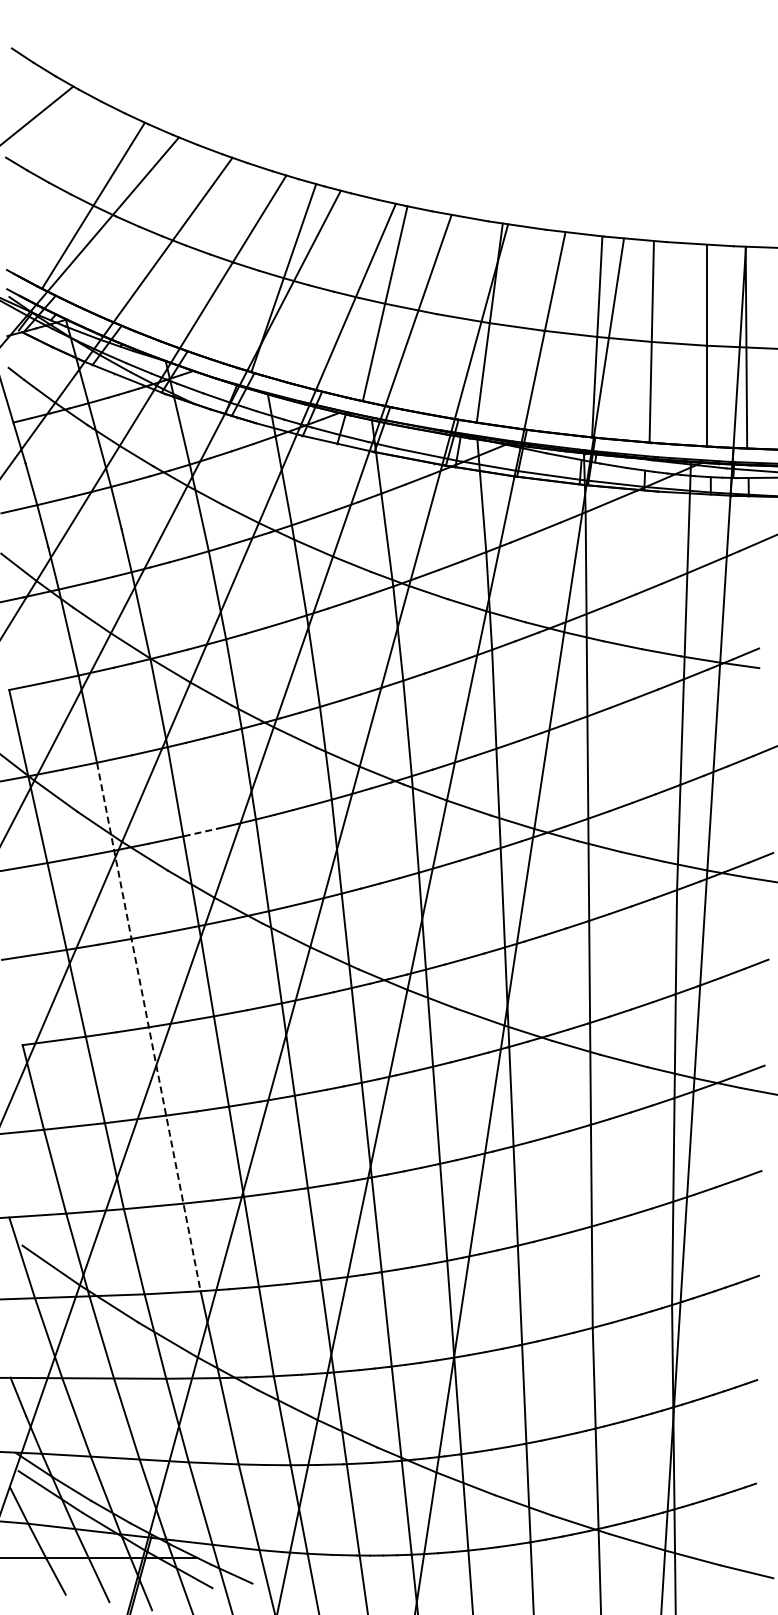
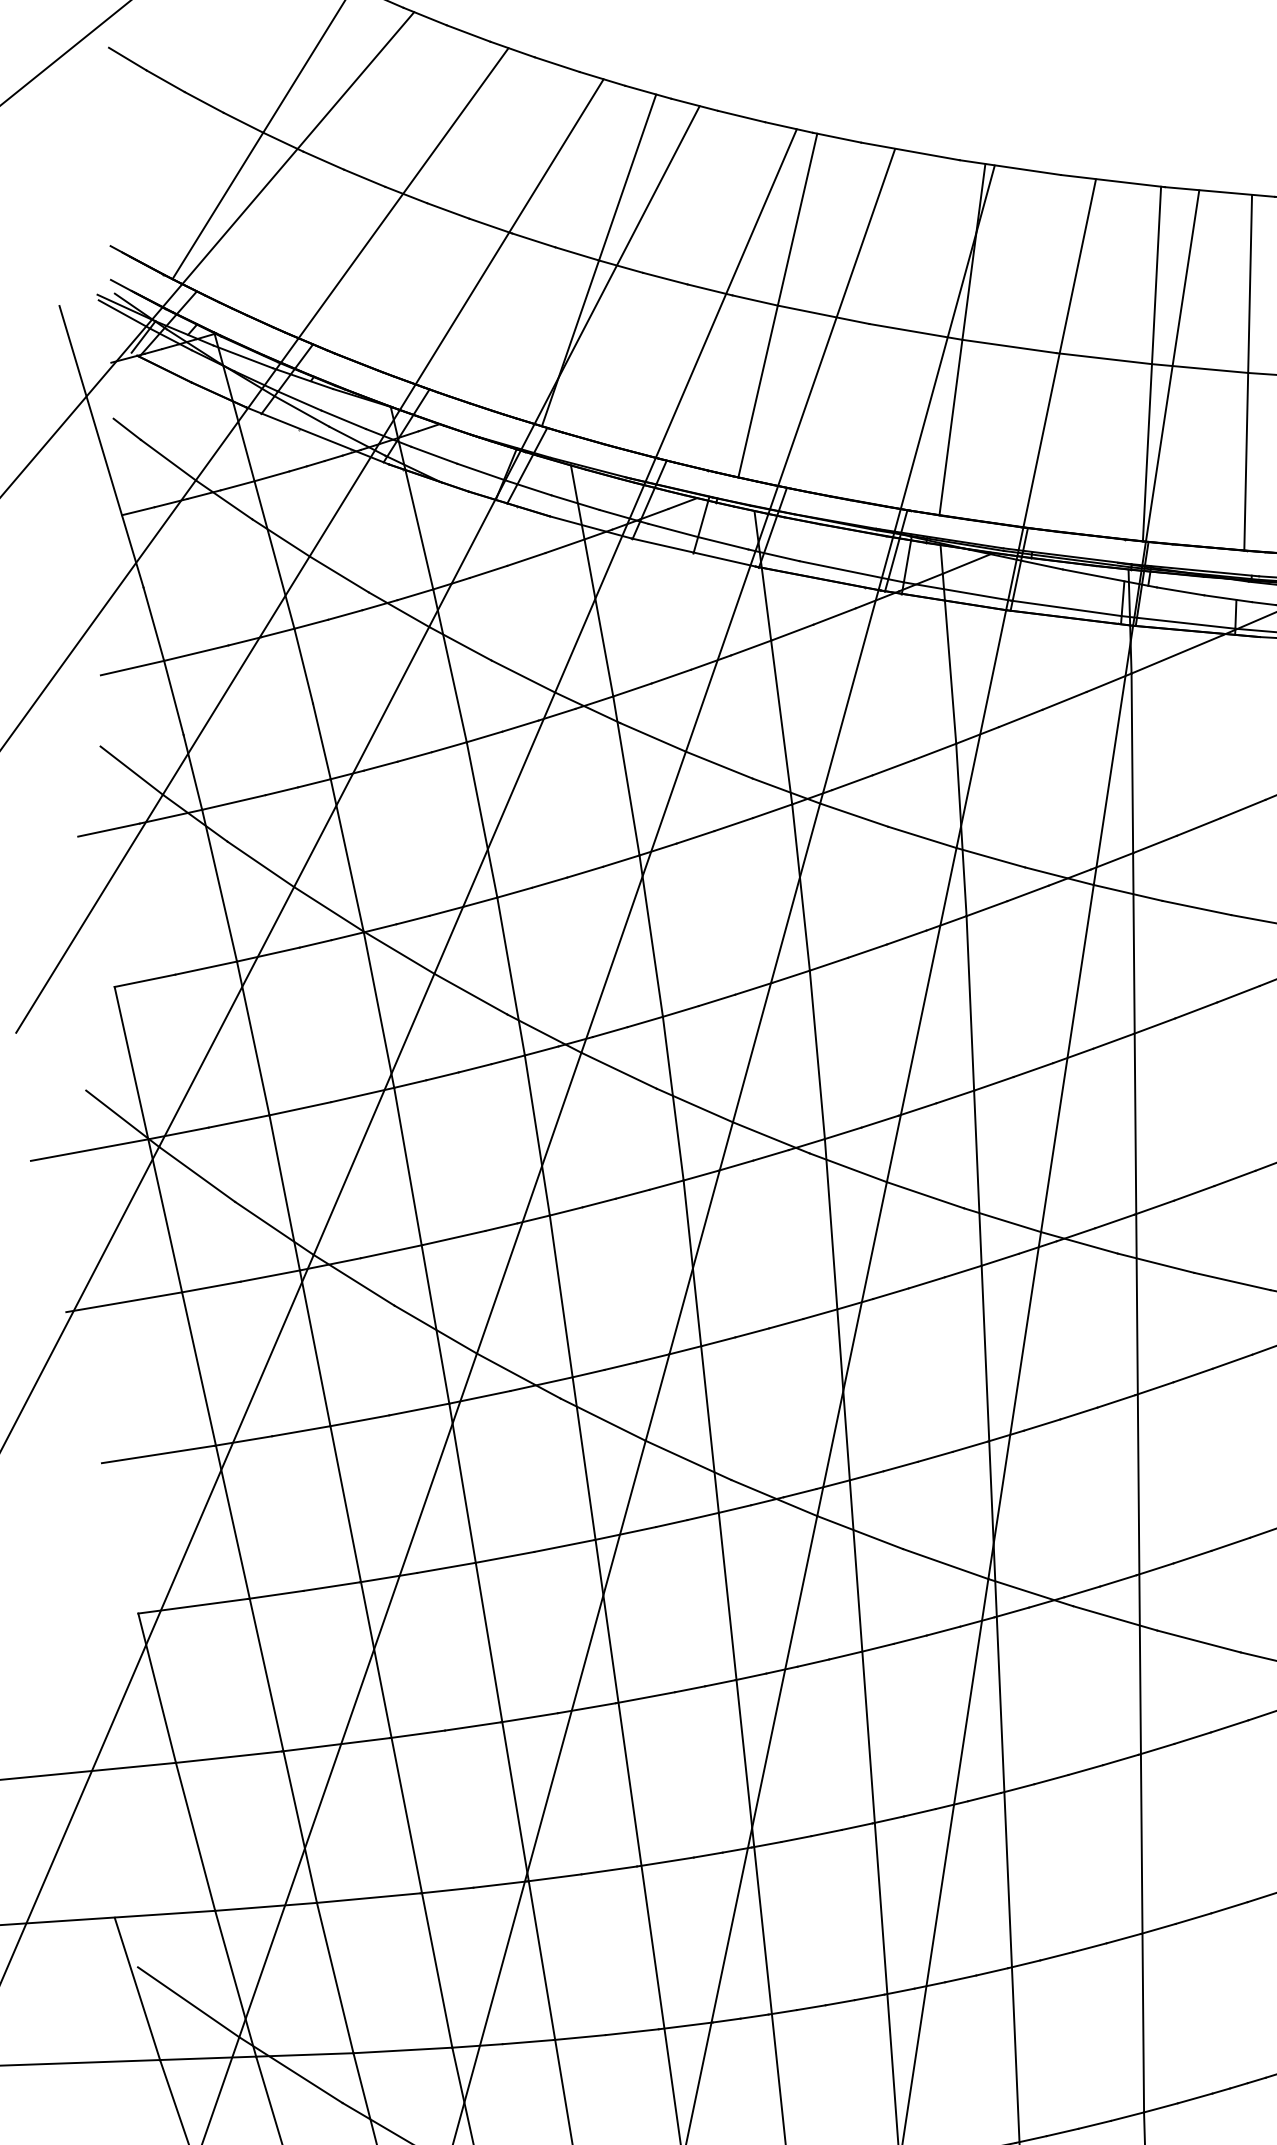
line: (202, 832) -> (455, 1238), dashed -> solid
line: (148, 1027) -> (360, 1582), dashed -> solid

